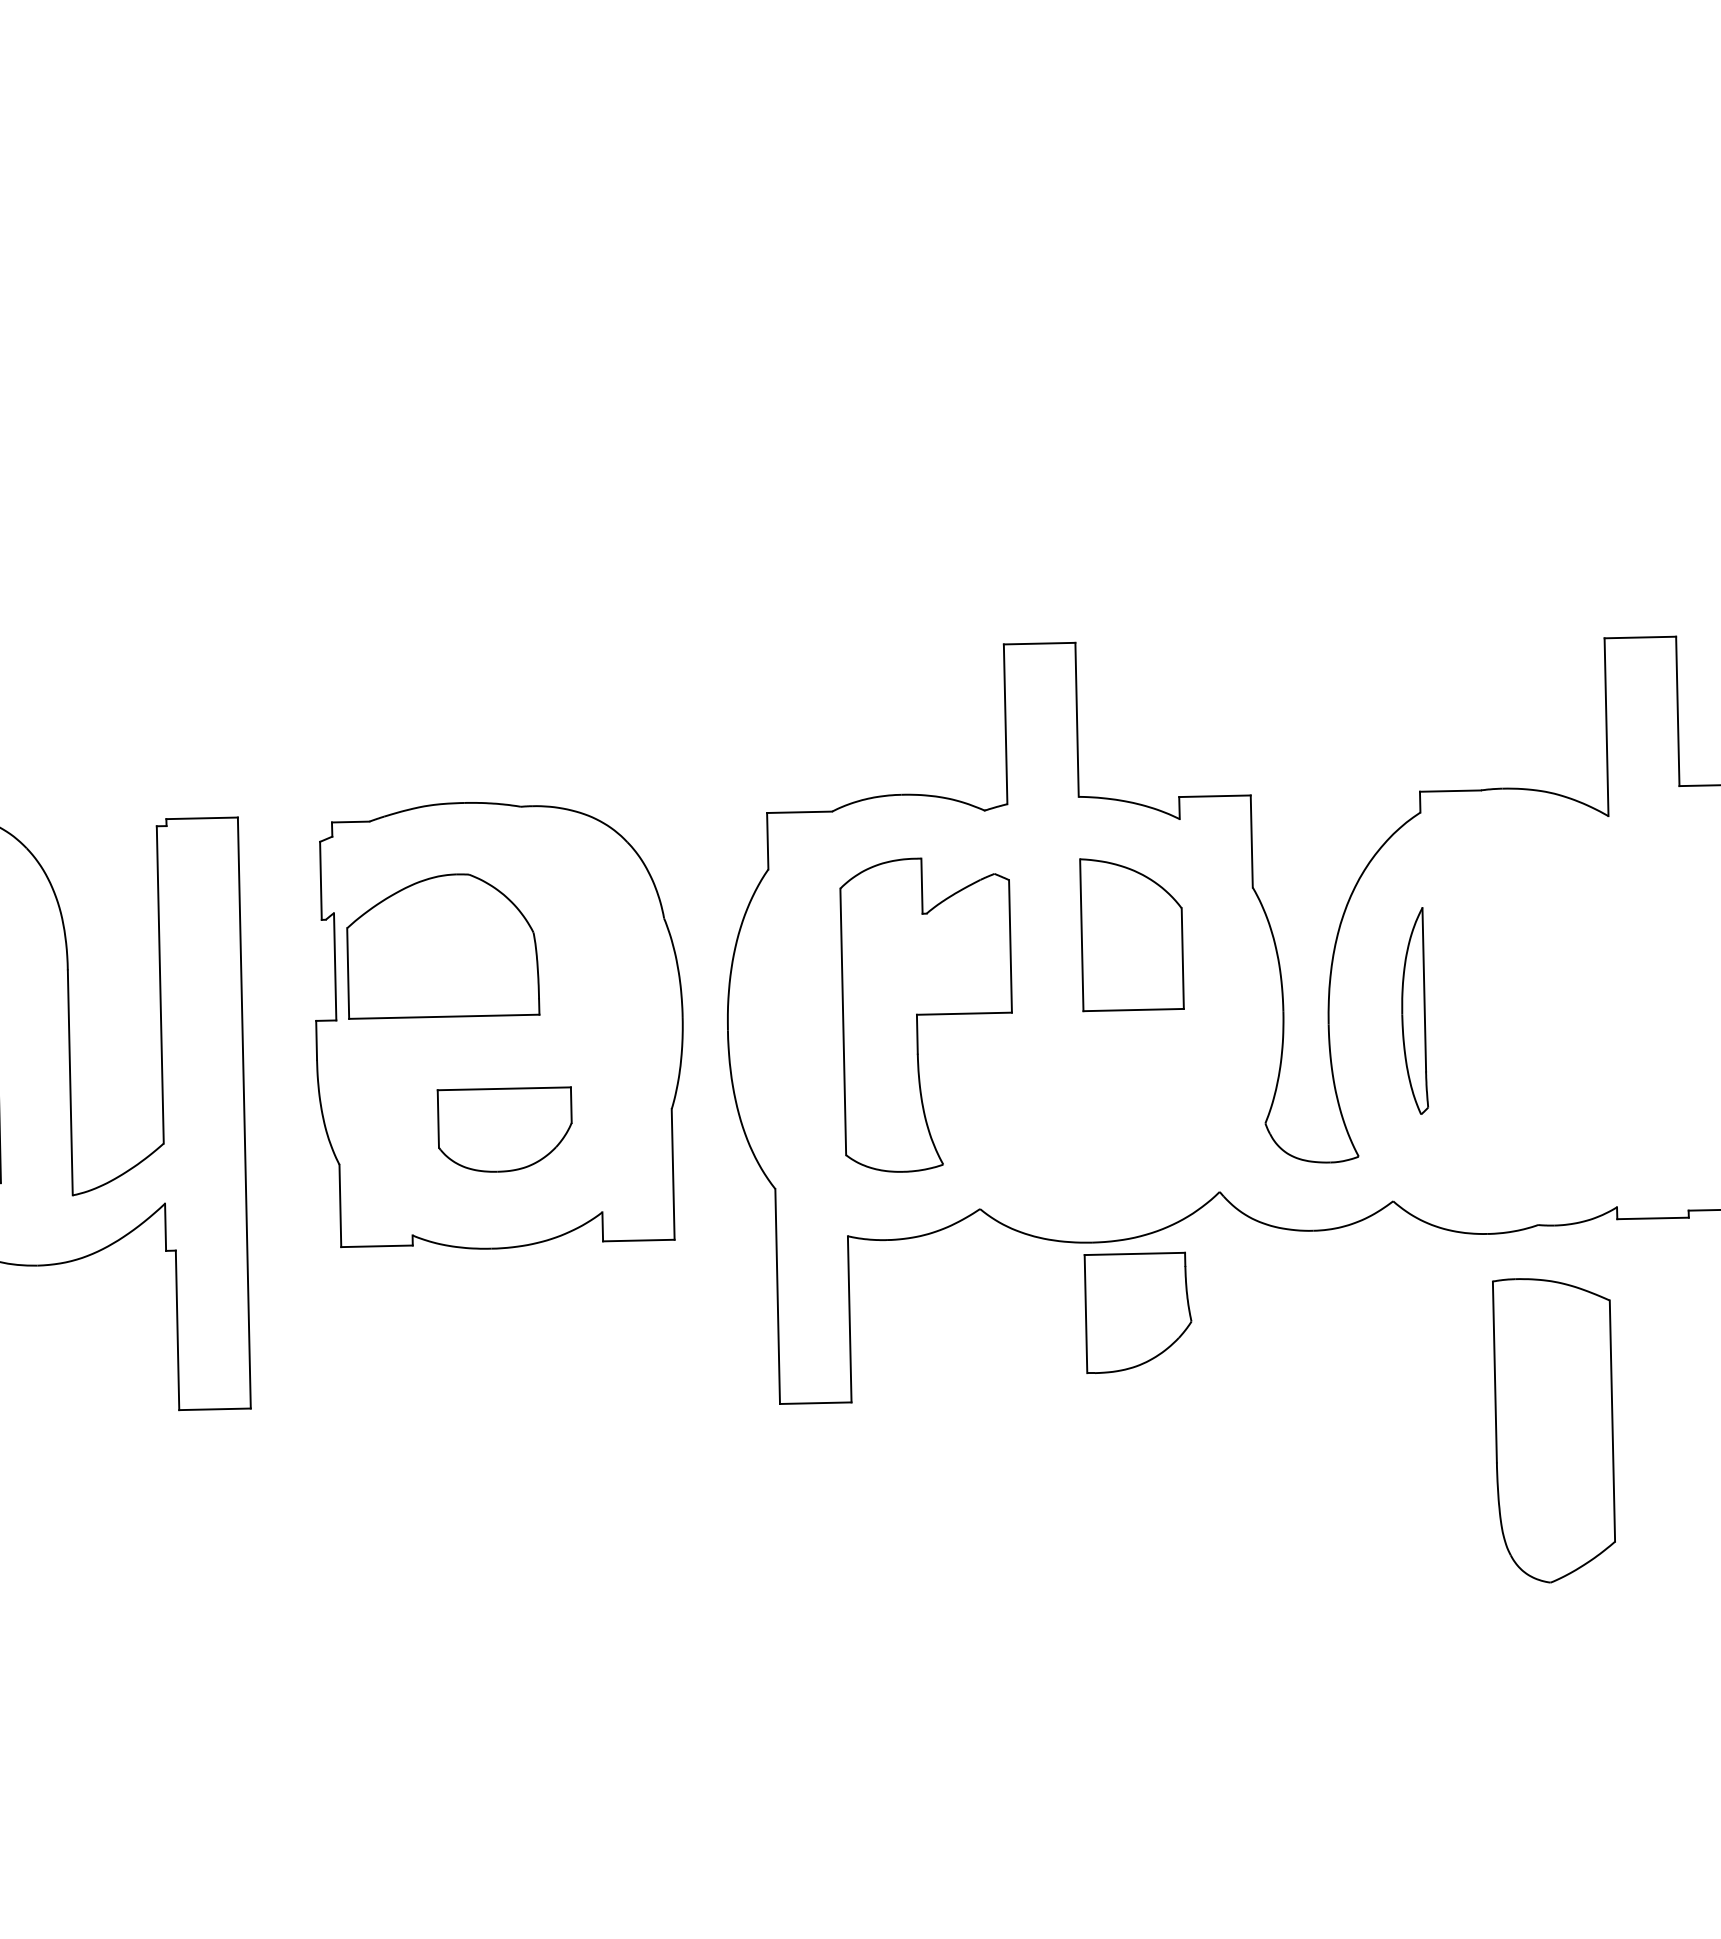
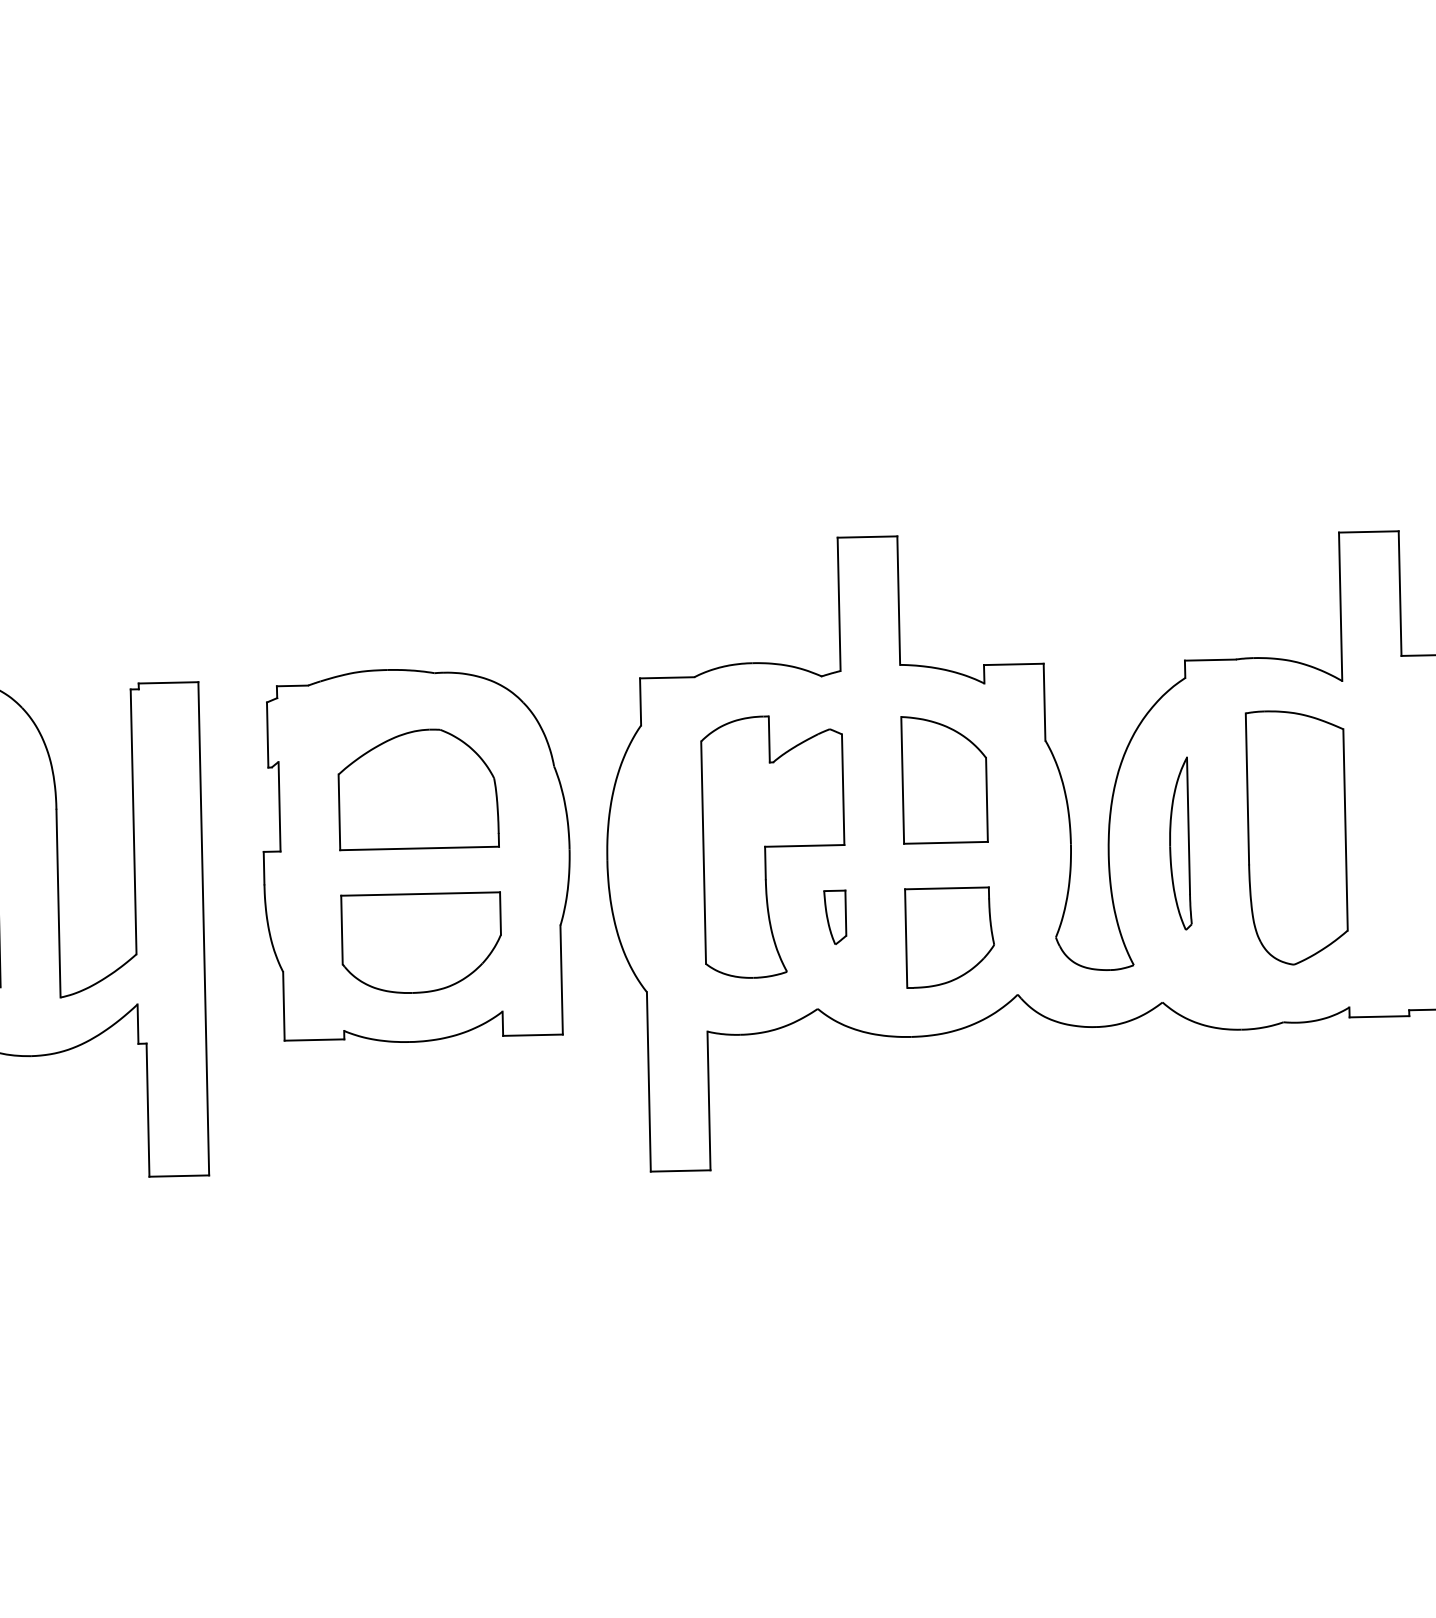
part: (442, 946) -> (418, 789), moved
part: (1001, 1098) -> (835, 916), added
part: (504, 1129) -> (420, 942), size x1.43
part: (1137, 1312) -> (949, 937), moved
part: (1553, 1430) -> (1296, 837), moved

